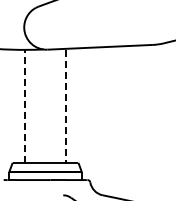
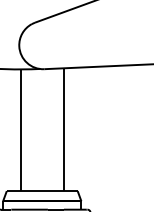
line: (25, 105) -> (20, 129), dashed -> solid
line: (65, 106) -> (63, 130), dashed -> solid

